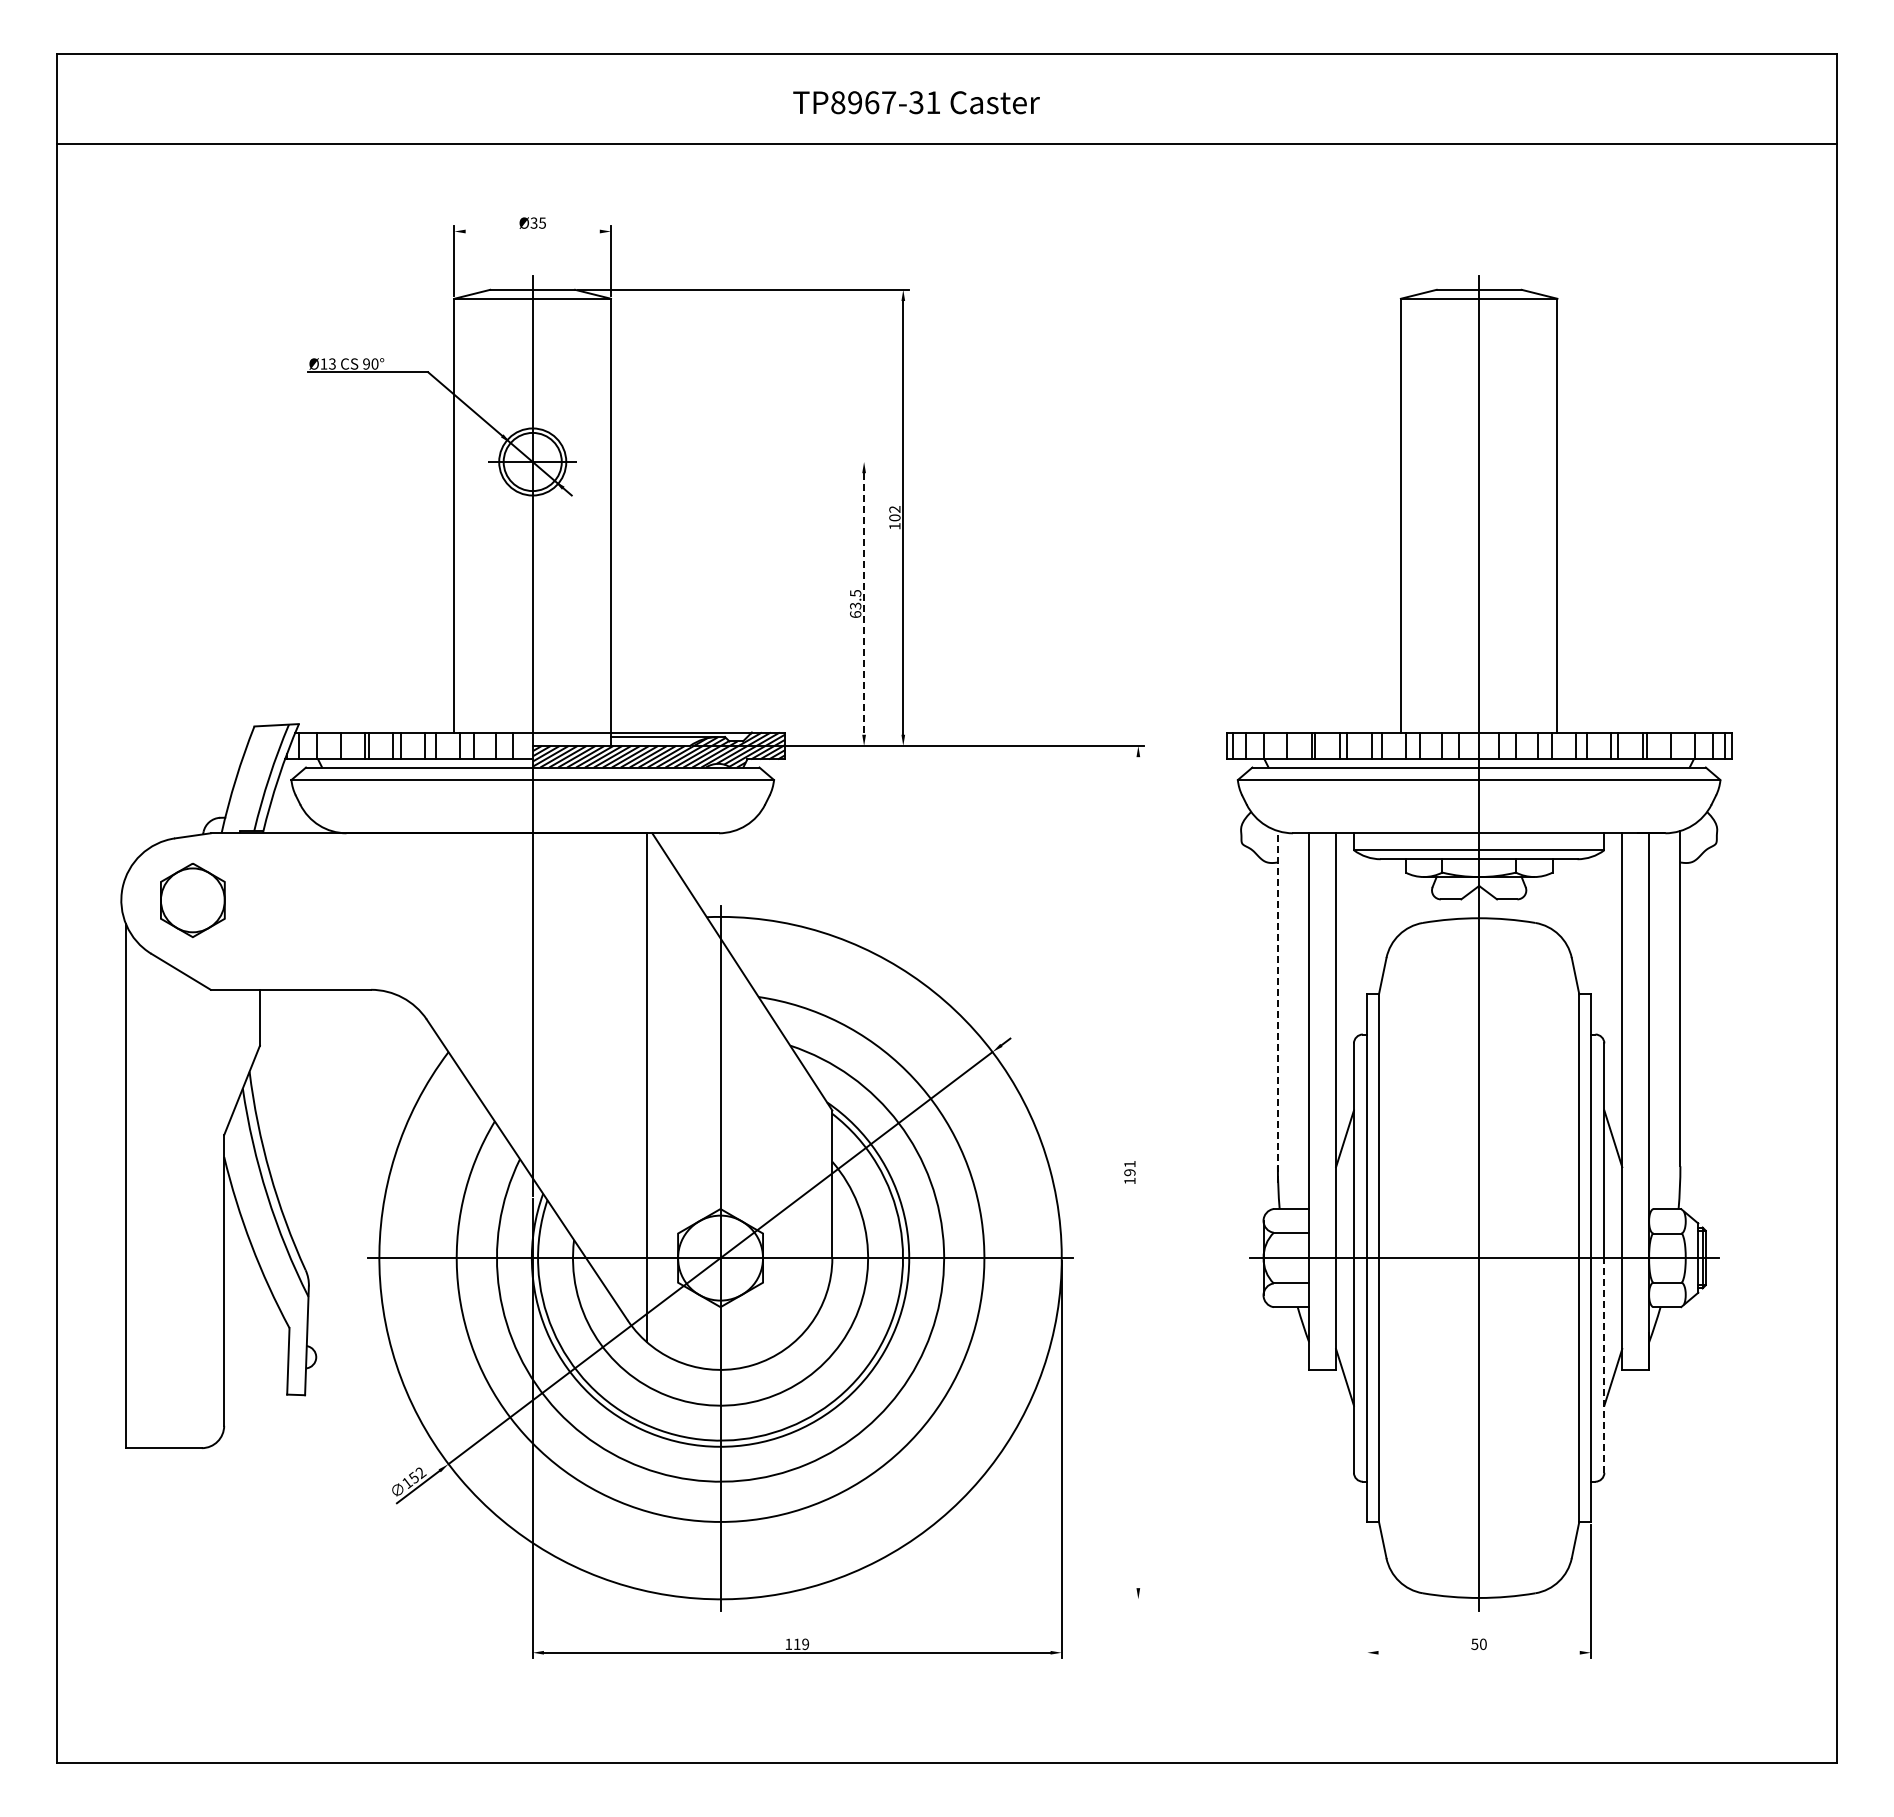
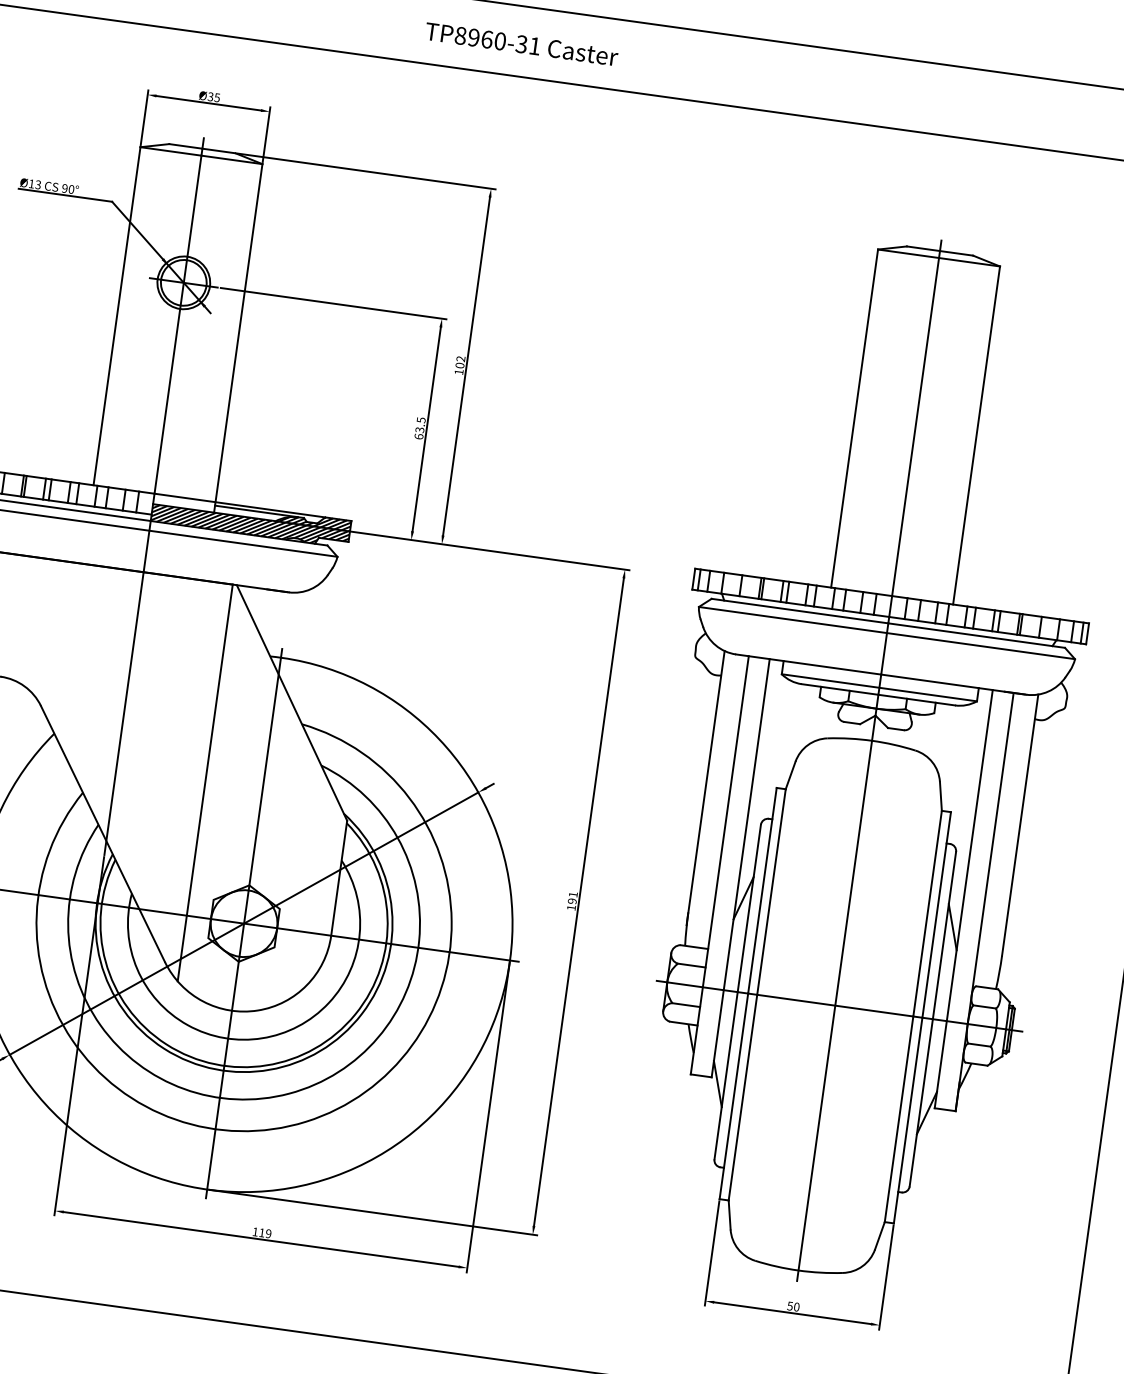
text: (889, 102) -> (500, 41), TP8967-31 -> TP8960-31
line: (532, 231) -> (208, 103), added
line: (724, 462) -> (333, 304), added
line: (864, 603) -> (427, 429), dashed -> solid
line: (1277, 1006) -> (705, 787), dashed -> solid
line: (1138, 1172) -> (579, 902), added
line: (1604, 1364) -> (921, 1102), dashed -> solid
line: (1367, 1591) -> (712, 1253), added
line: (933, 1599) -> (373, 1212), added
line: (1478, 1652) -> (792, 1312), added

